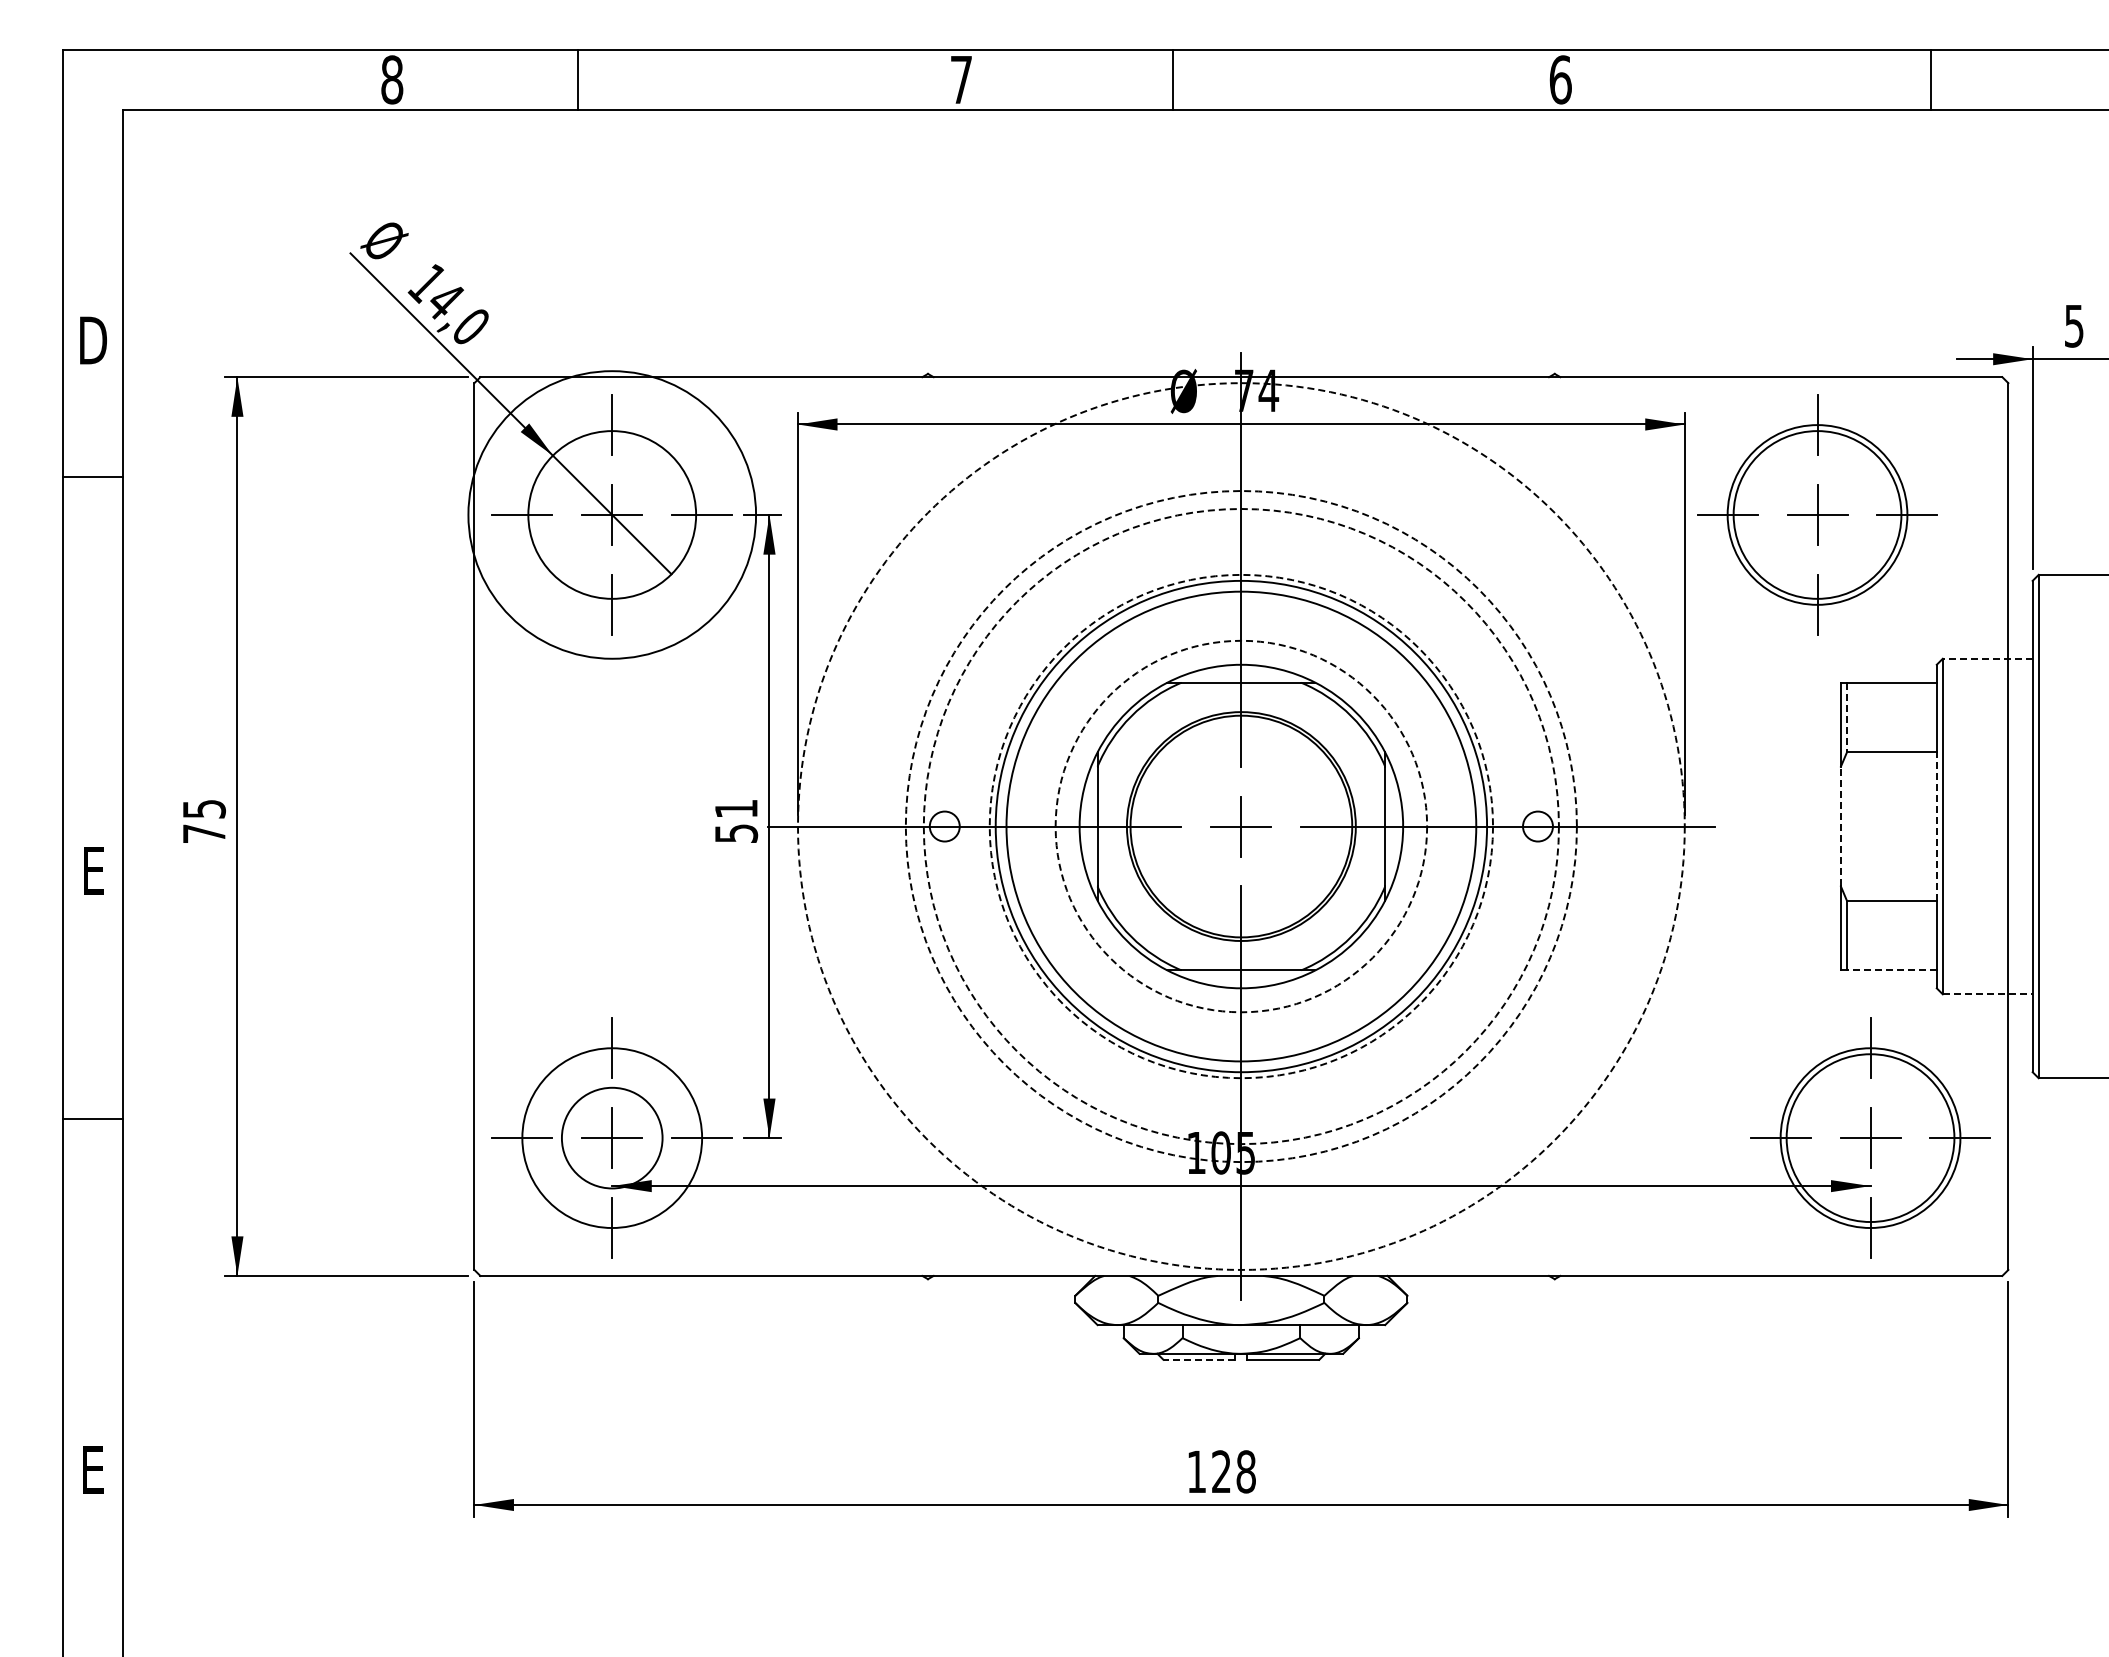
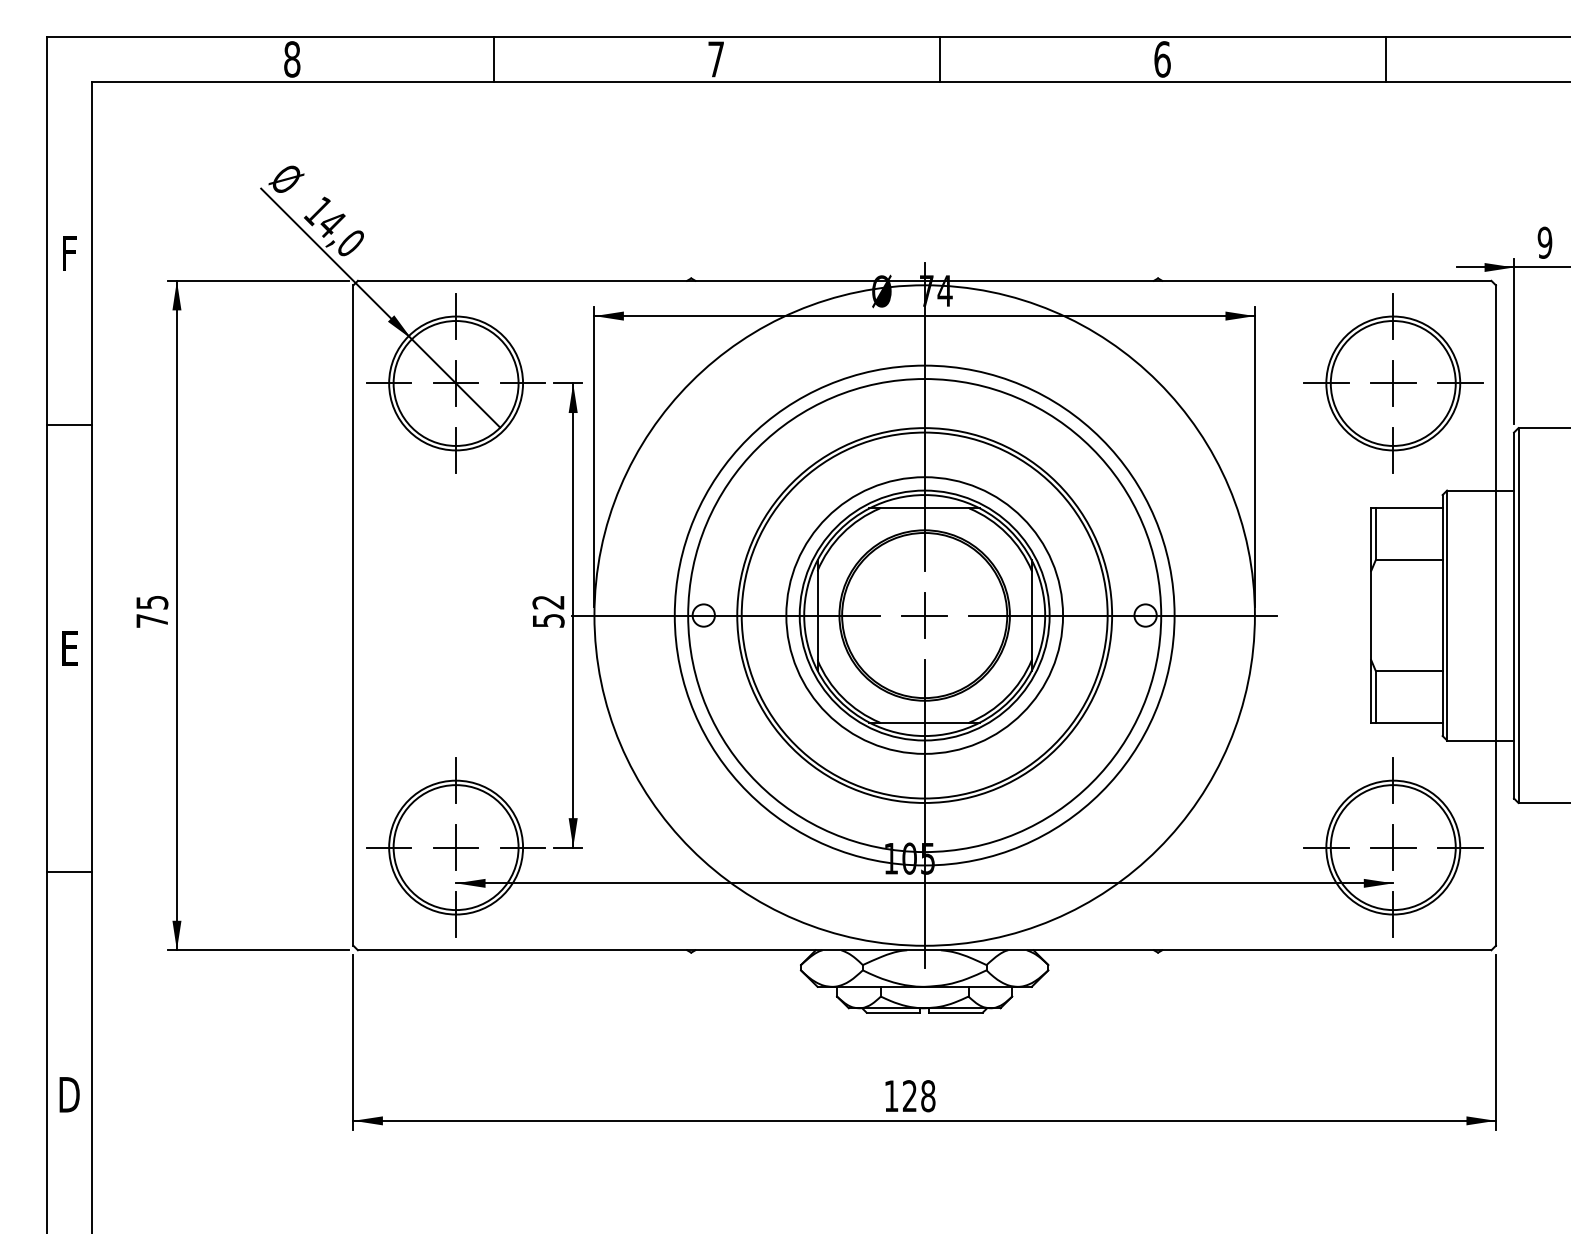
line: (578, 79) -> (493, 59), moved
line: (1172, 79) -> (939, 59), moved
line: (1930, 79) -> (1385, 59), moved
text: (2073, 325) -> (1544, 242), 5 -> 9
text: (93, 340) -> (69, 253), D -> F
line: (93, 477) -> (69, 425), moved
circle: (612, 514) -> (456, 383), size x0.62
part: (1817, 514) -> (1393, 383), moved
line: (1987, 658) -> (1480, 490), dashed -> solid
line: (1846, 717) -> (1375, 534), dashed -> solid
text: (735, 809) -> (547, 602), 51 -> 52
circle: (1240, 826) -> (924, 615), dashed -> solid
circle: (1240, 826) -> (924, 615), dashed -> solid
circle: (1240, 826) -> (924, 615), dashed -> solid
circle: (1241, 826) -> (924, 615), dashed -> solid
circle: (1241, 826) -> (924, 615), dashed -> solid
circle: (1241, 826) -> (924, 615), size x0.71
line: (1840, 826) -> (1370, 615), dashed -> solid
line: (1936, 826) -> (1442, 615), dashed -> solid
line: (1891, 970) -> (1408, 722), dashed -> solid
line: (1987, 994) -> (1480, 740), dashed -> solid
line: (93, 1119) -> (69, 871), moved
circle: (612, 1138) -> (456, 847), size x1.67
line: (1199, 1359) -> (893, 1012), dashed -> solid
text: (93, 1469) -> (69, 1094), E -> D

